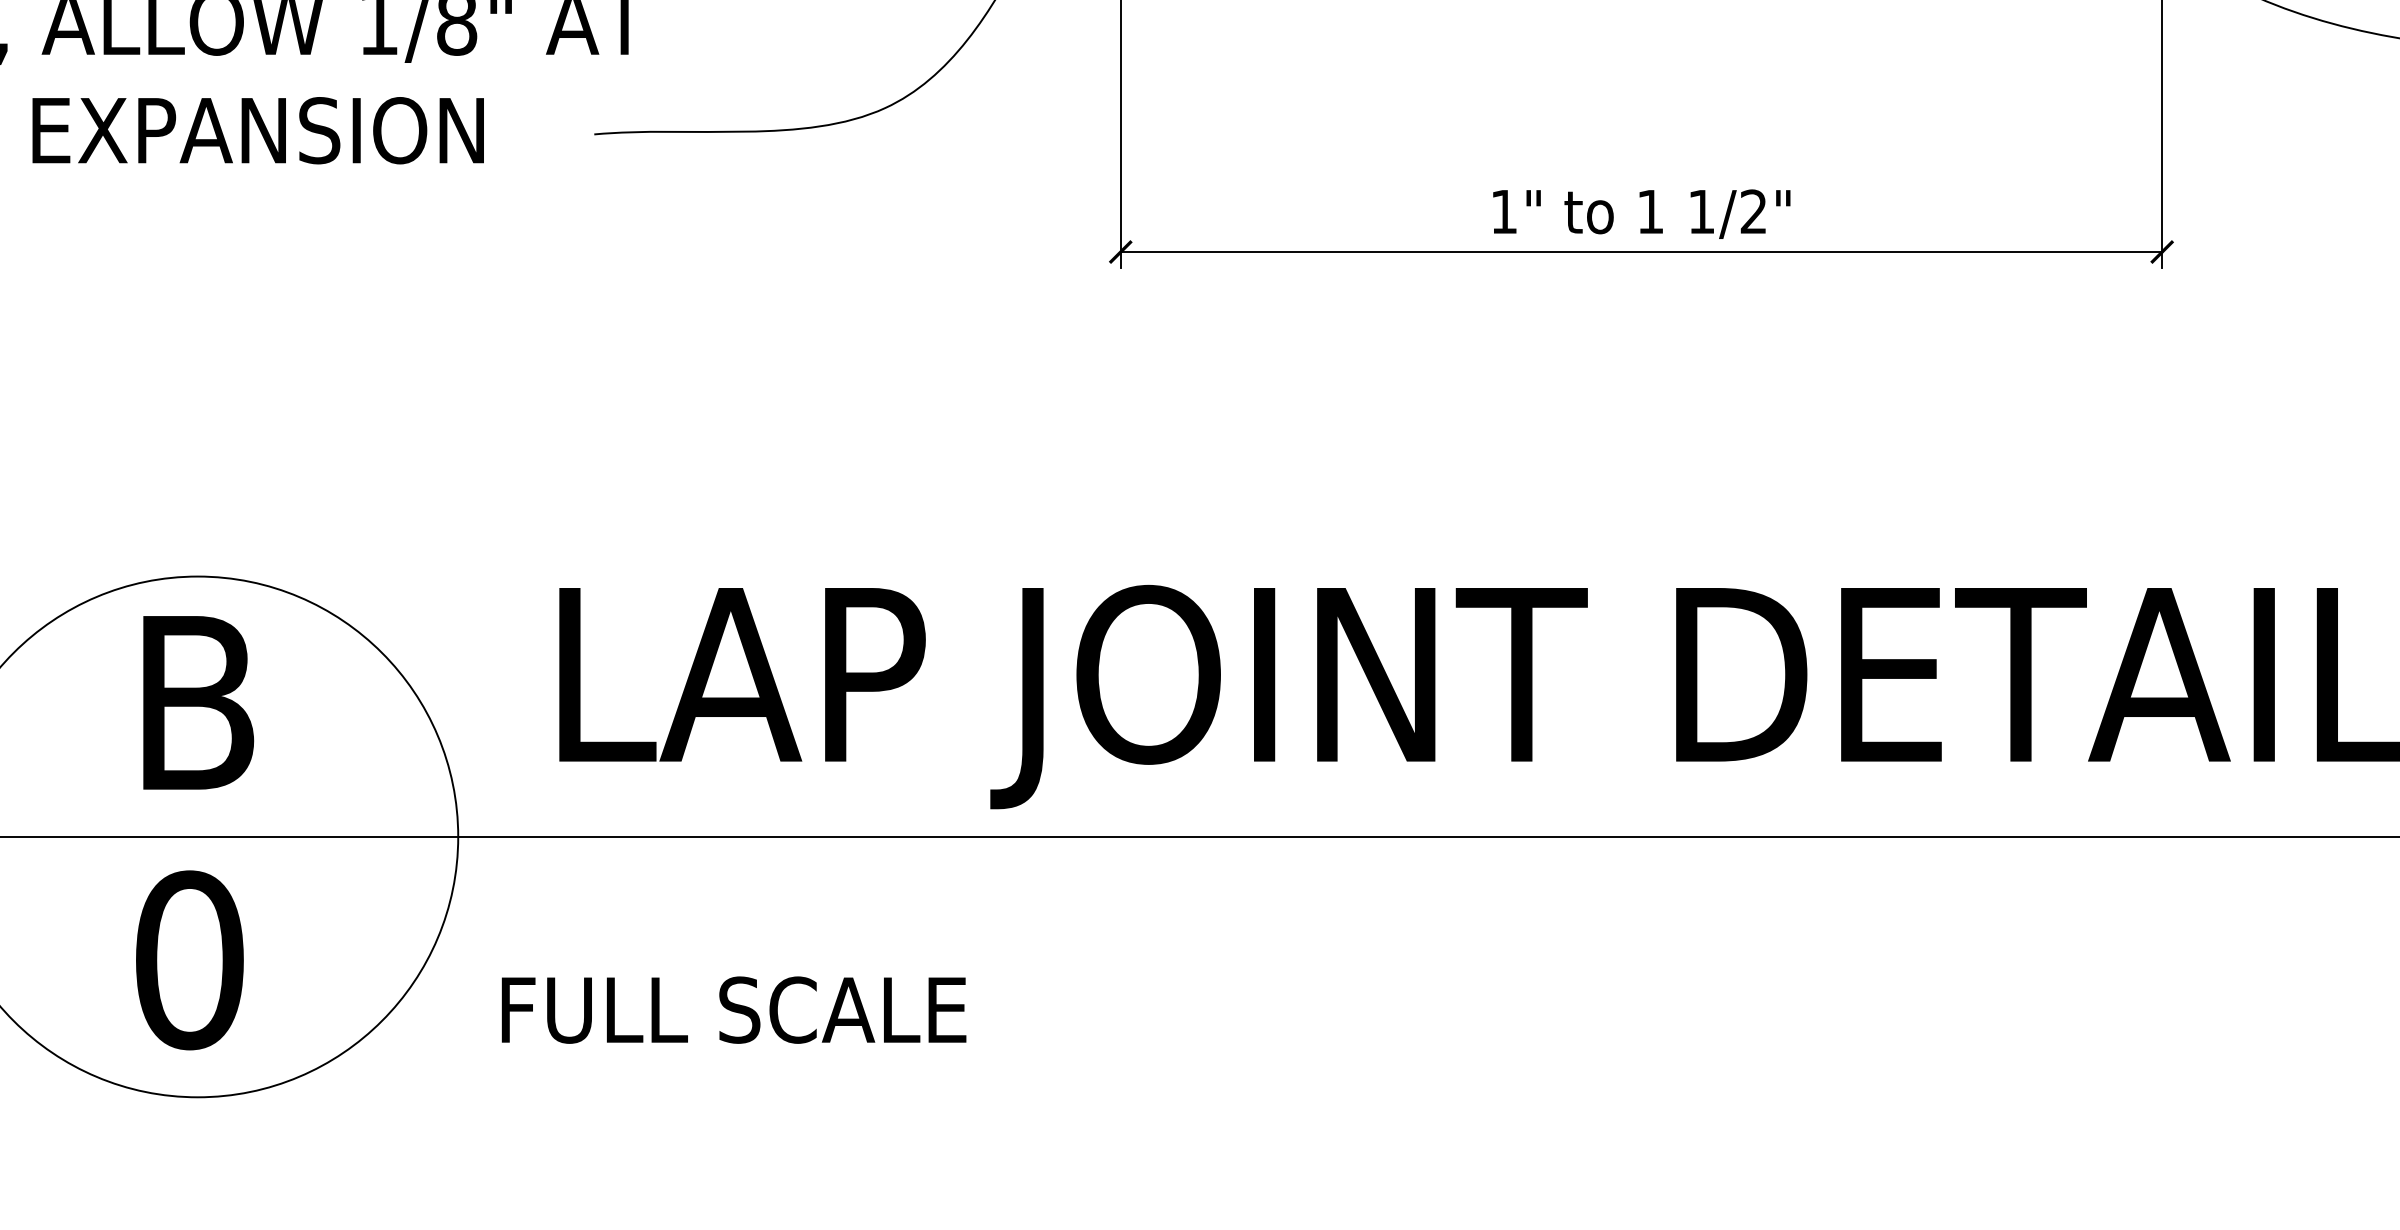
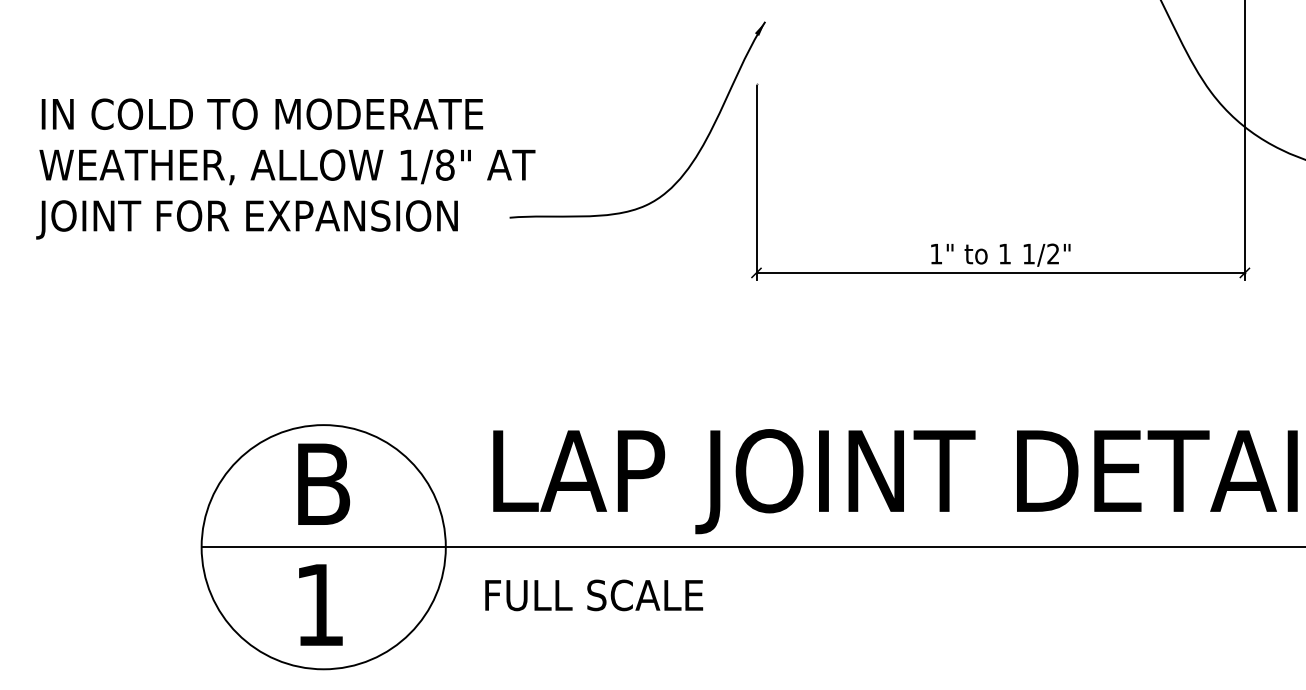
text: (188, 959) -> (319, 604), 0 -> 1
text: (734, 1010) -> (594, 595), moved

